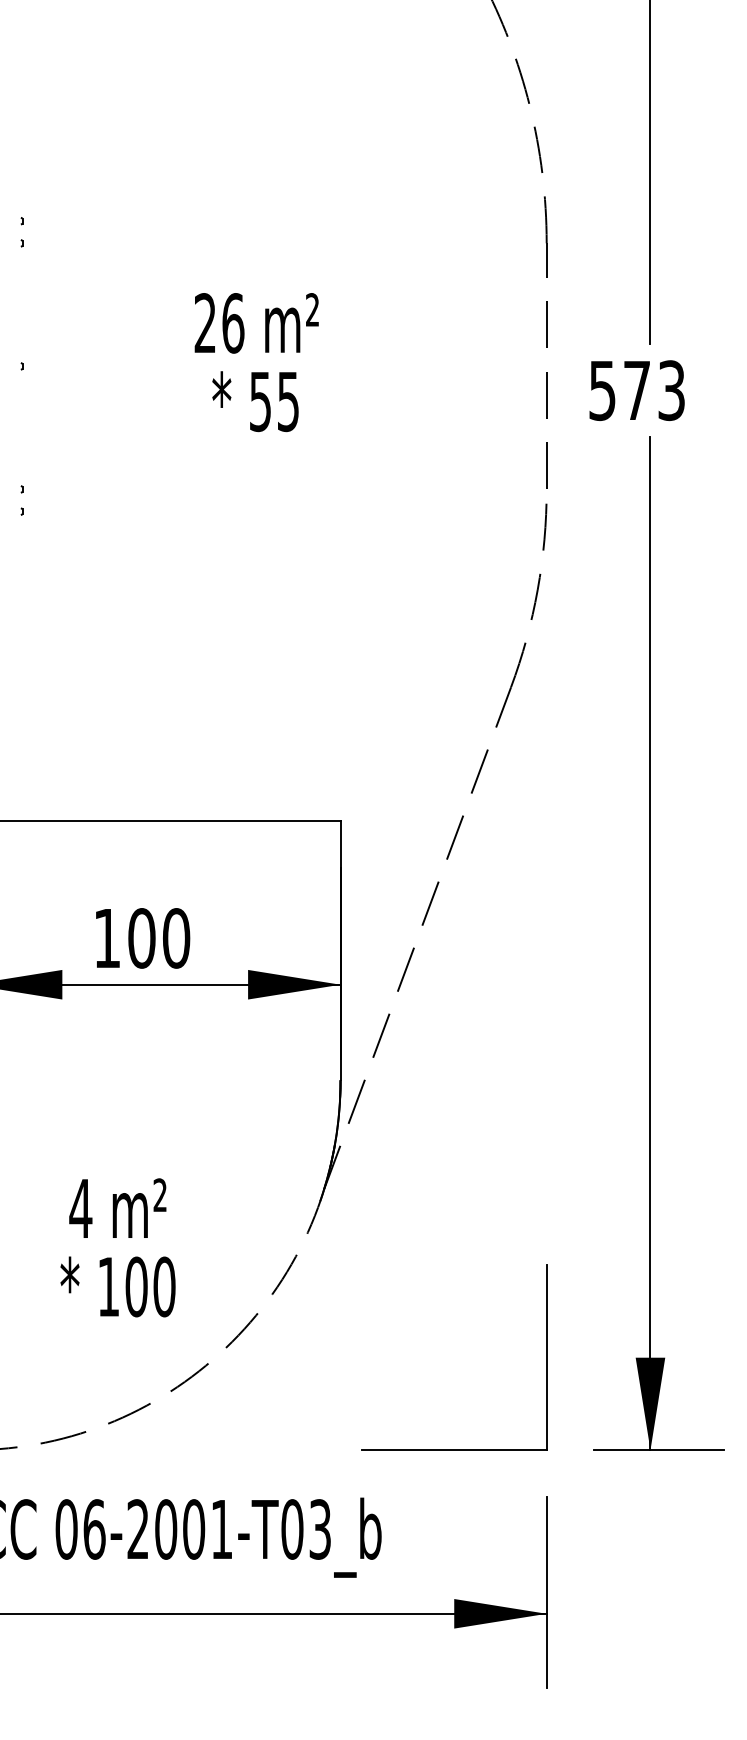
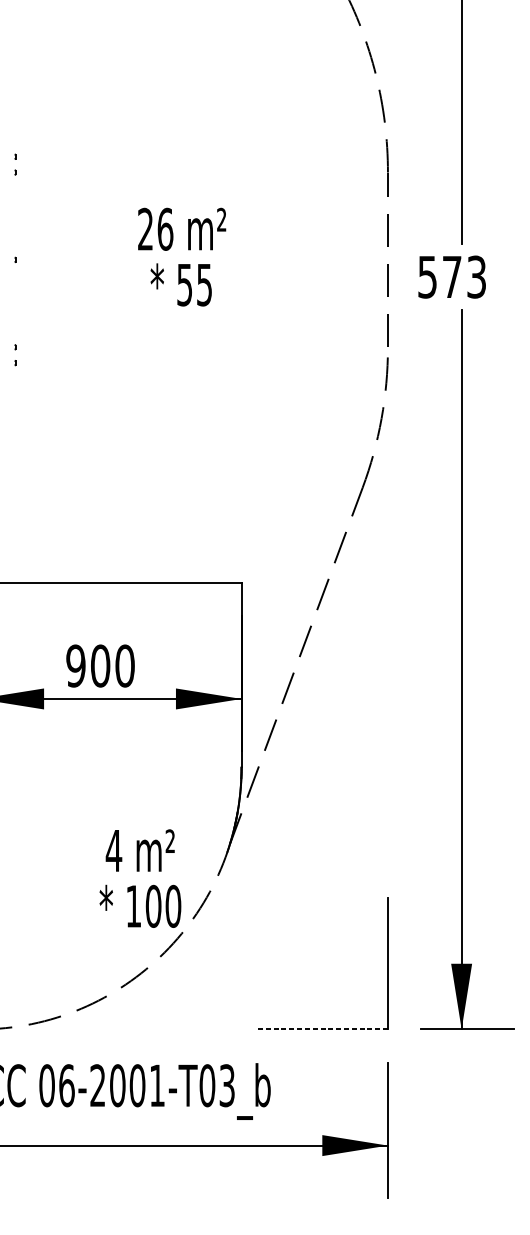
text: (106, 938) -> (75, 666), 100 -> 900
text: (117, 1247) -> (140, 878), moved
line: (453, 1450) -> (321, 1029), solid -> dashed

